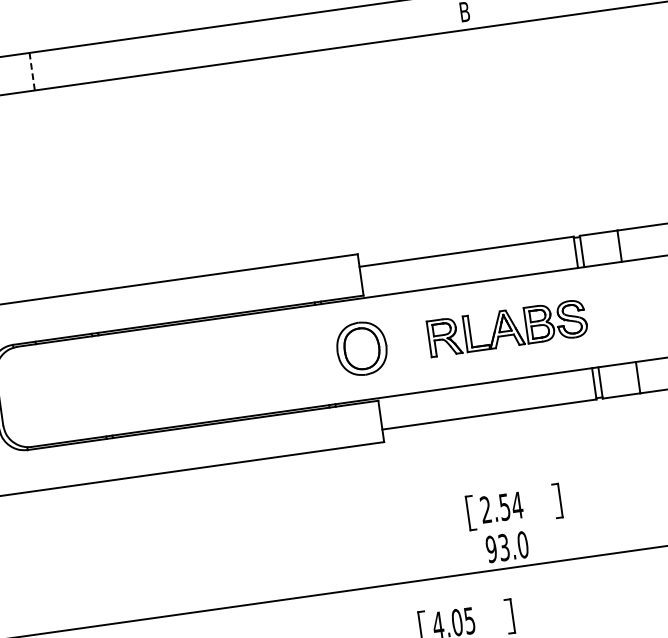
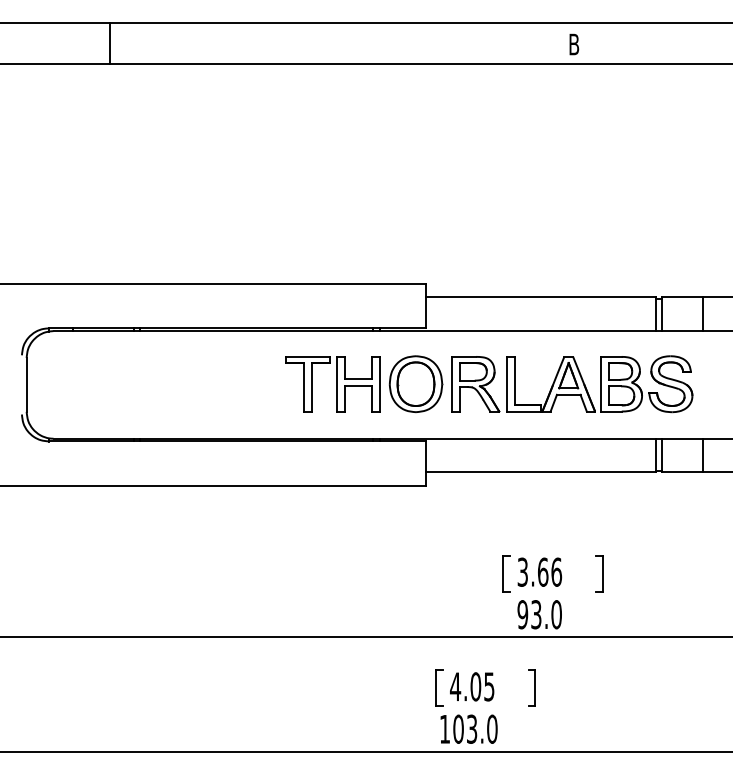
line: (32, 71) -> (109, 43), dashed -> solid
part: (507, 328) -> (572, 384), size x1.43
part: (284, 359) -> (332, 384), added
text: (501, 506) -> (539, 571), 2.54 -> 3.66

